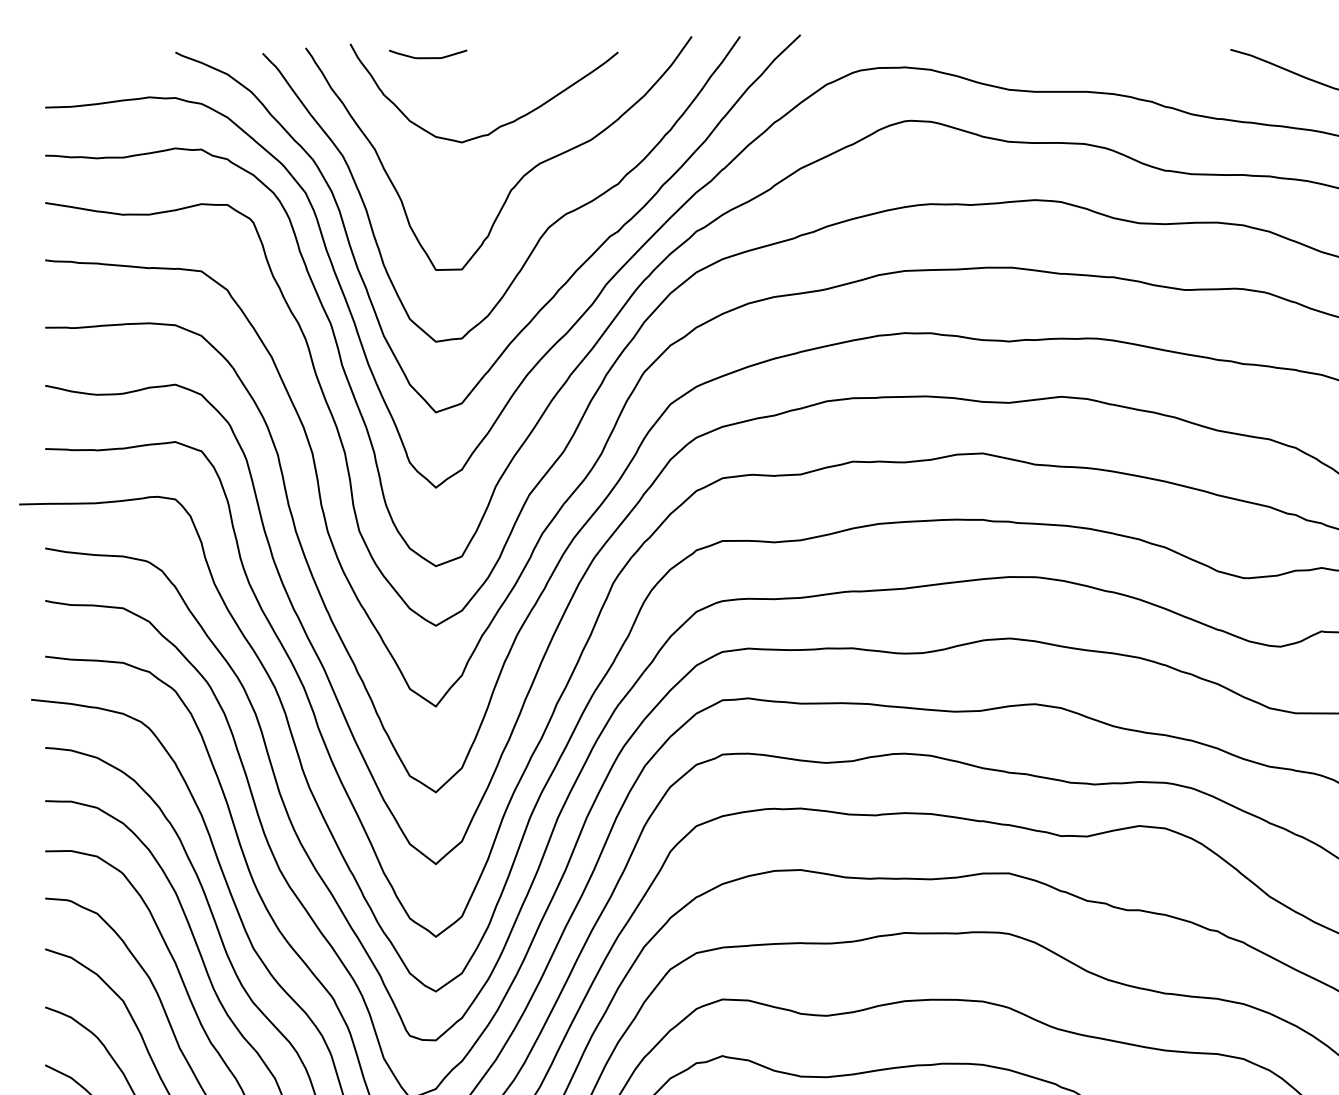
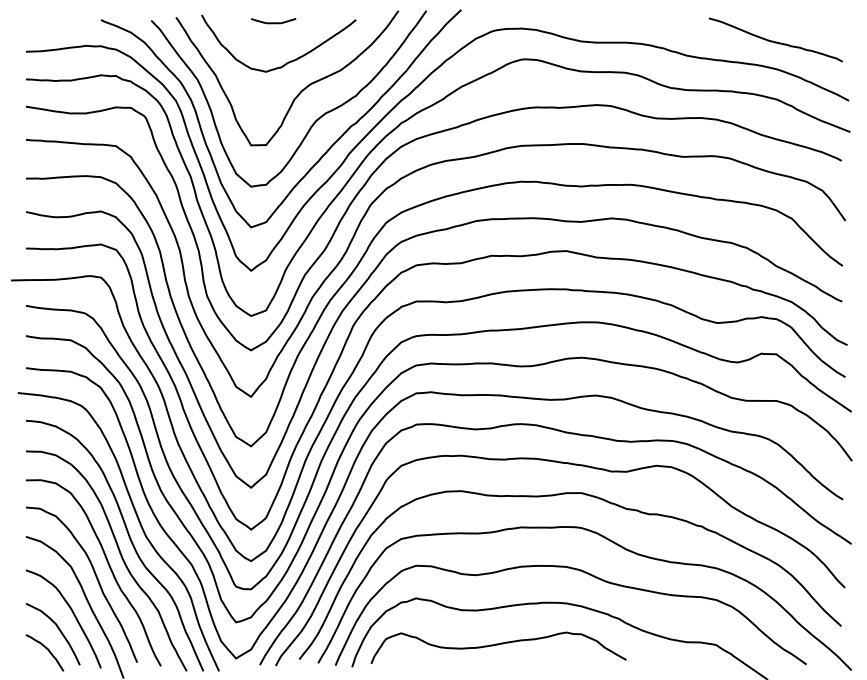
curve: (427, 56) -> (273, 22), moved

